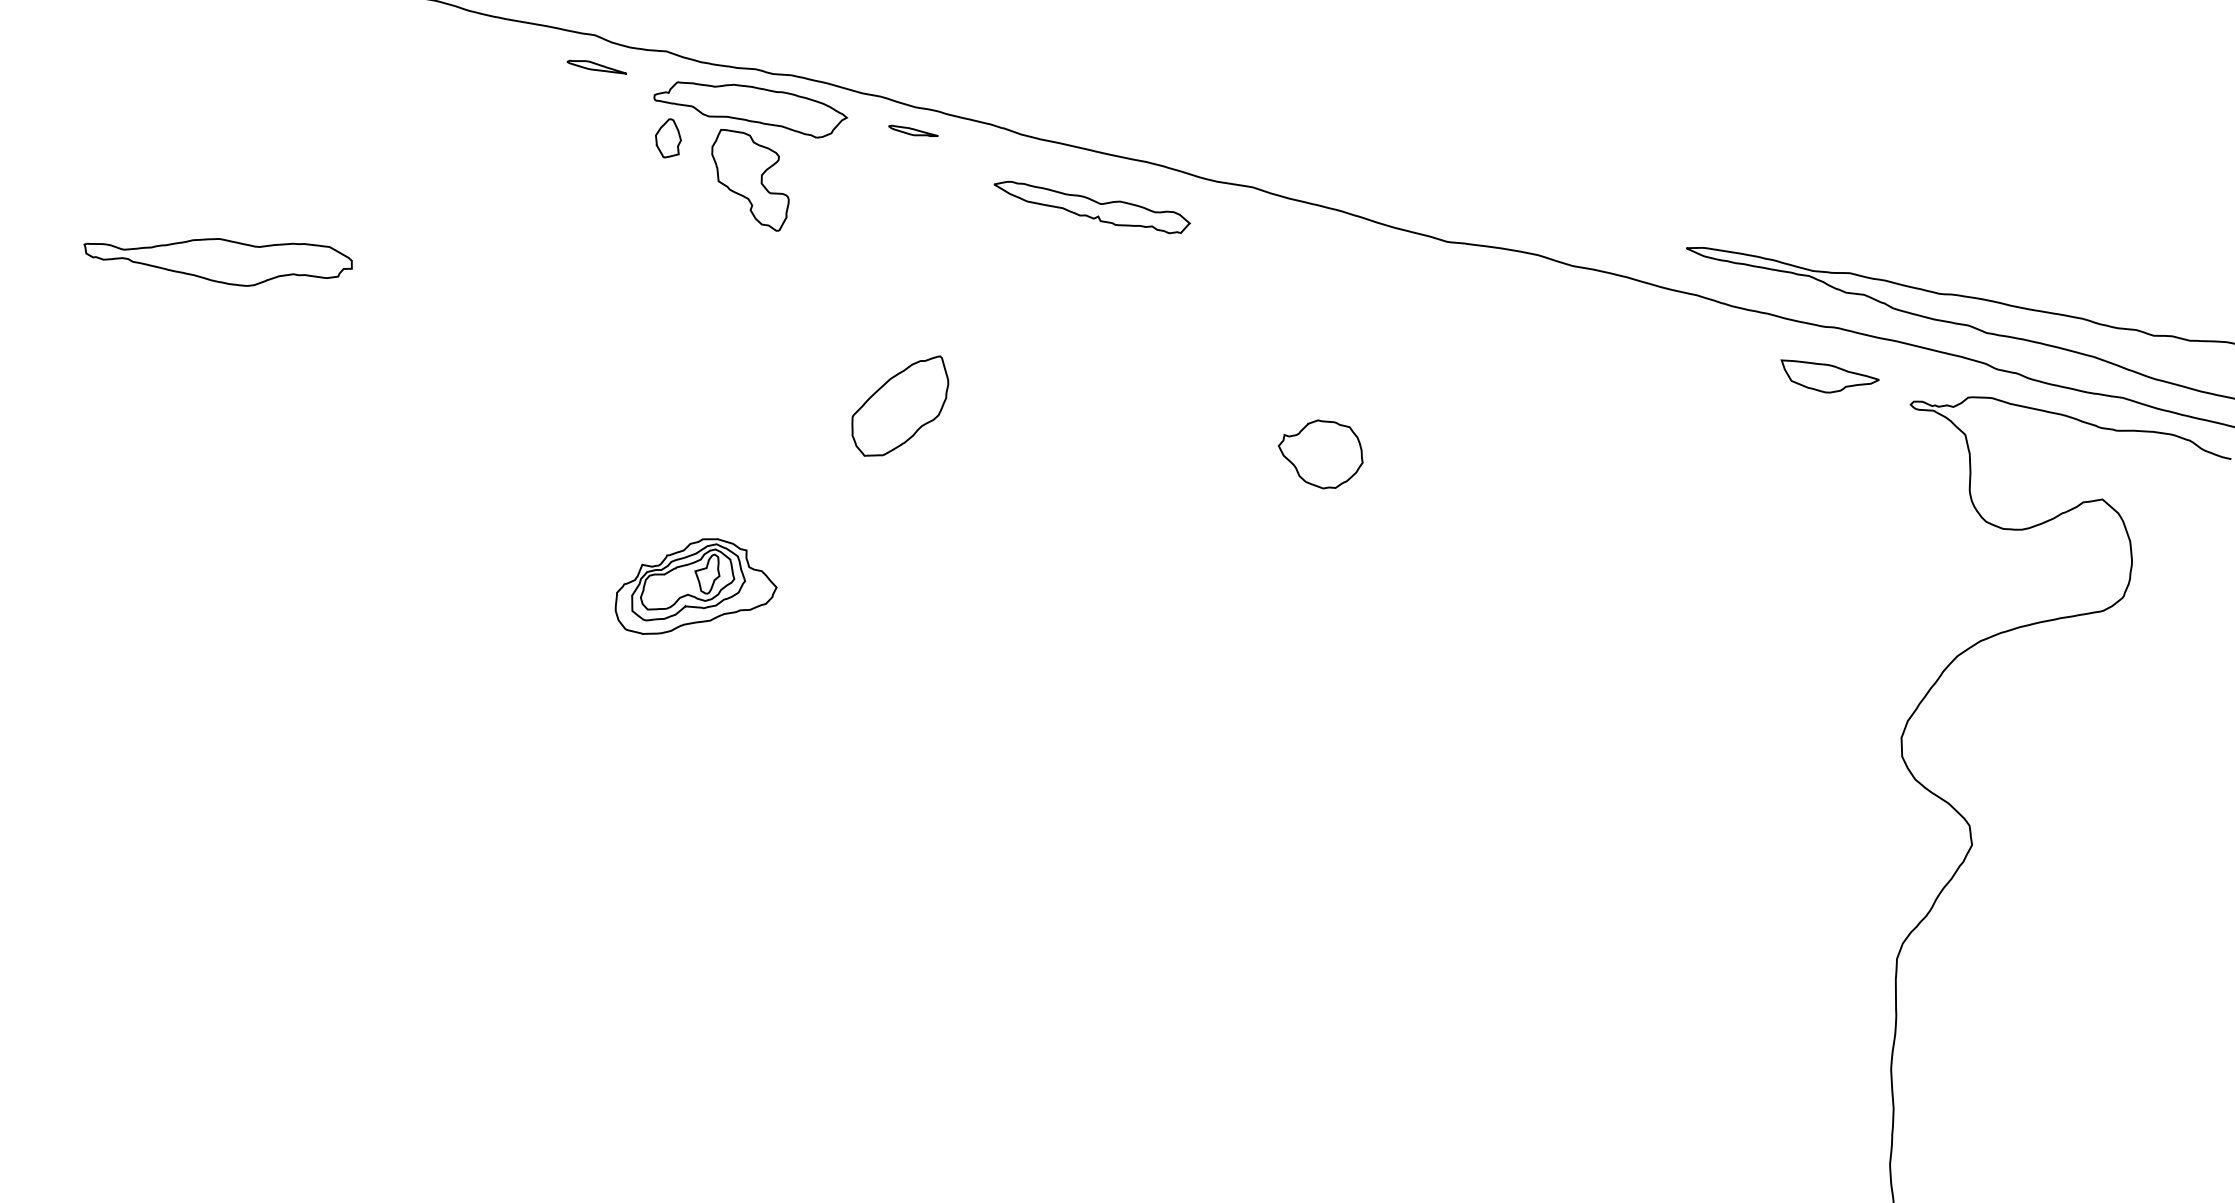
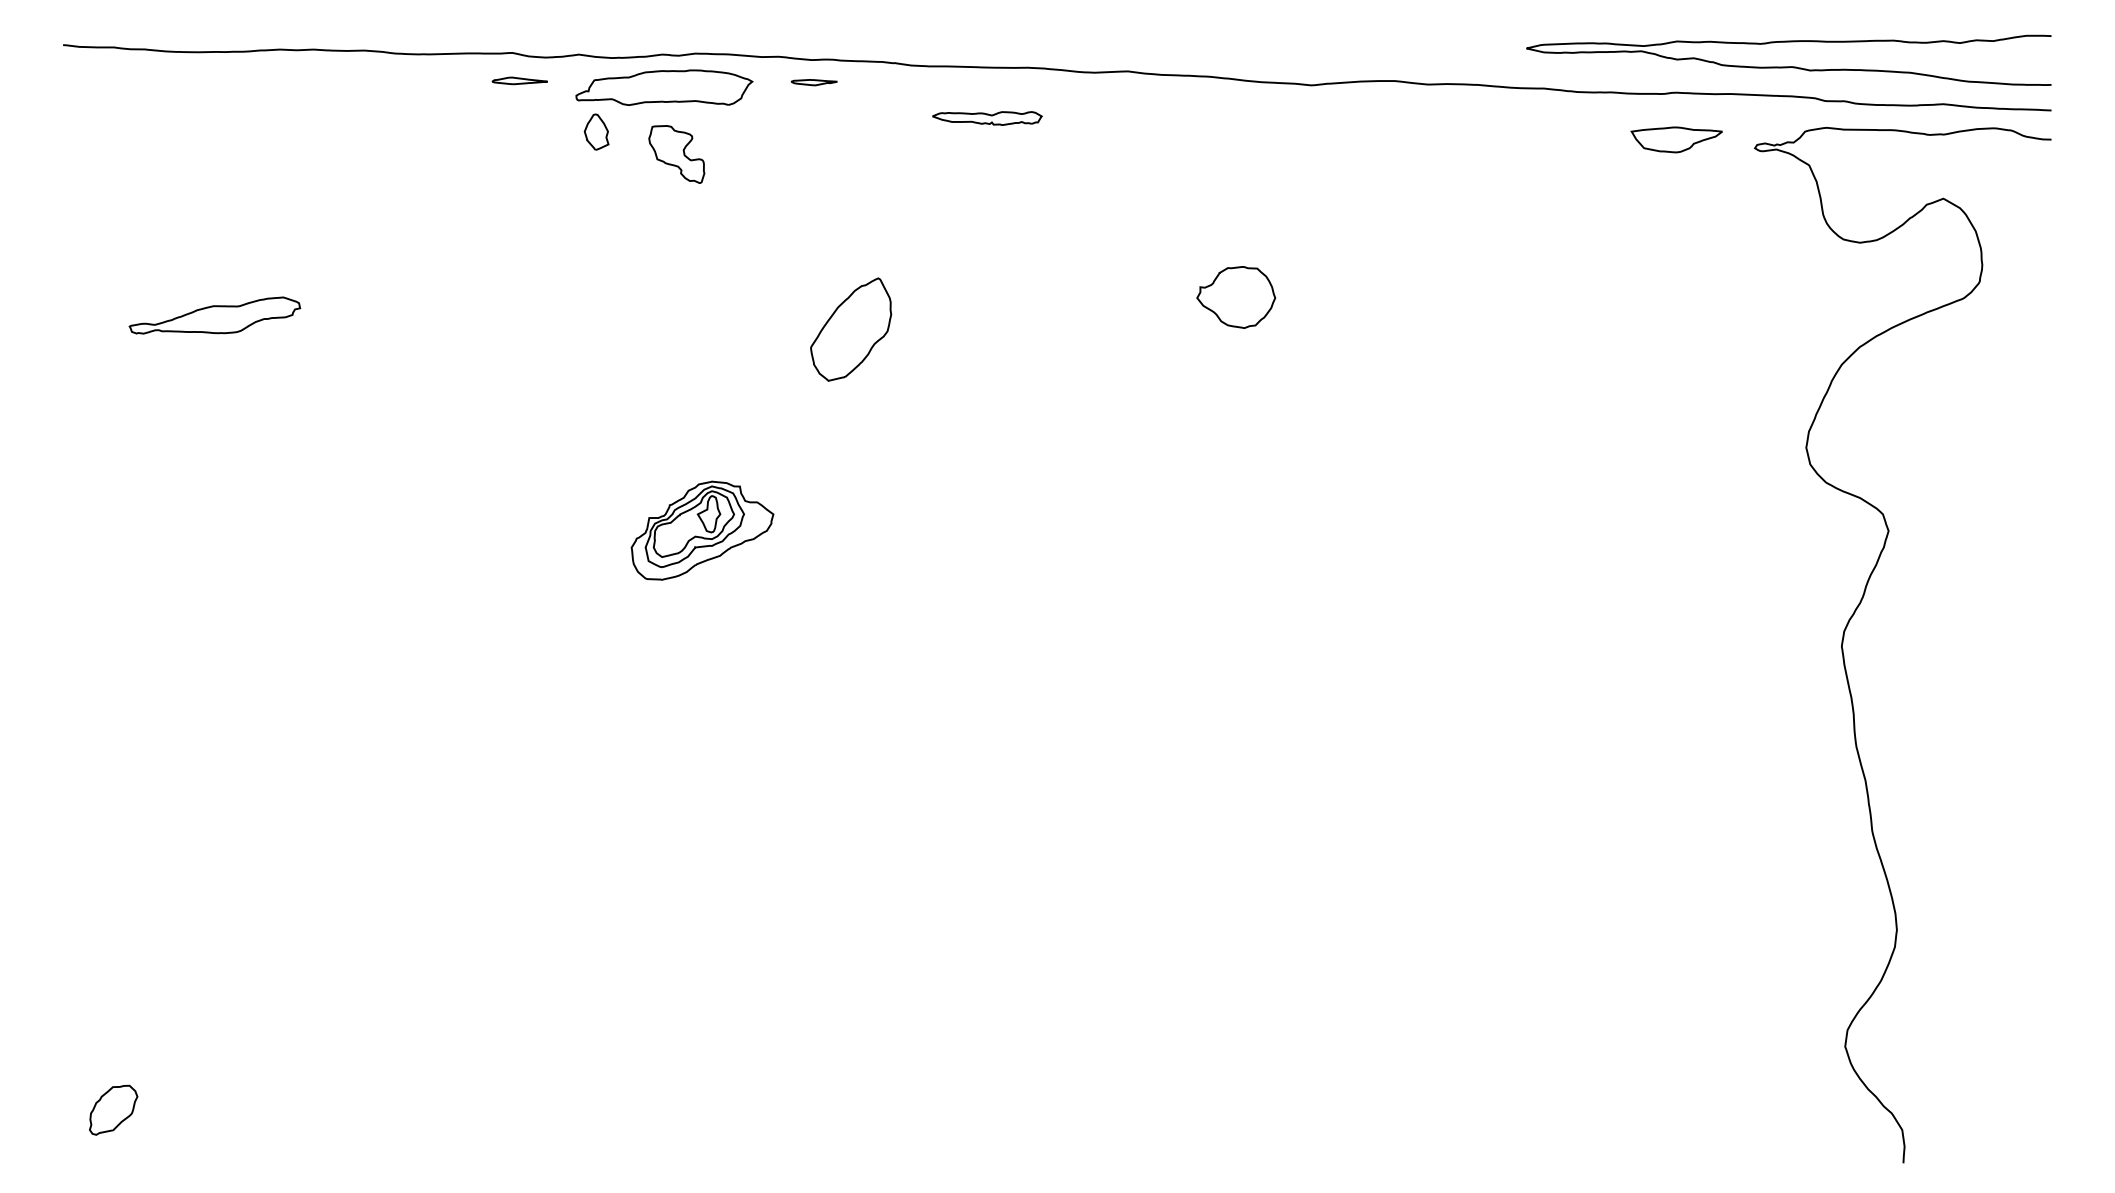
part: (749, 179) -> (676, 154), size x0.7
part: (1091, 207) -> (987, 118), size x0.6
part: (218, 253) -> (214, 315), size x0.7

